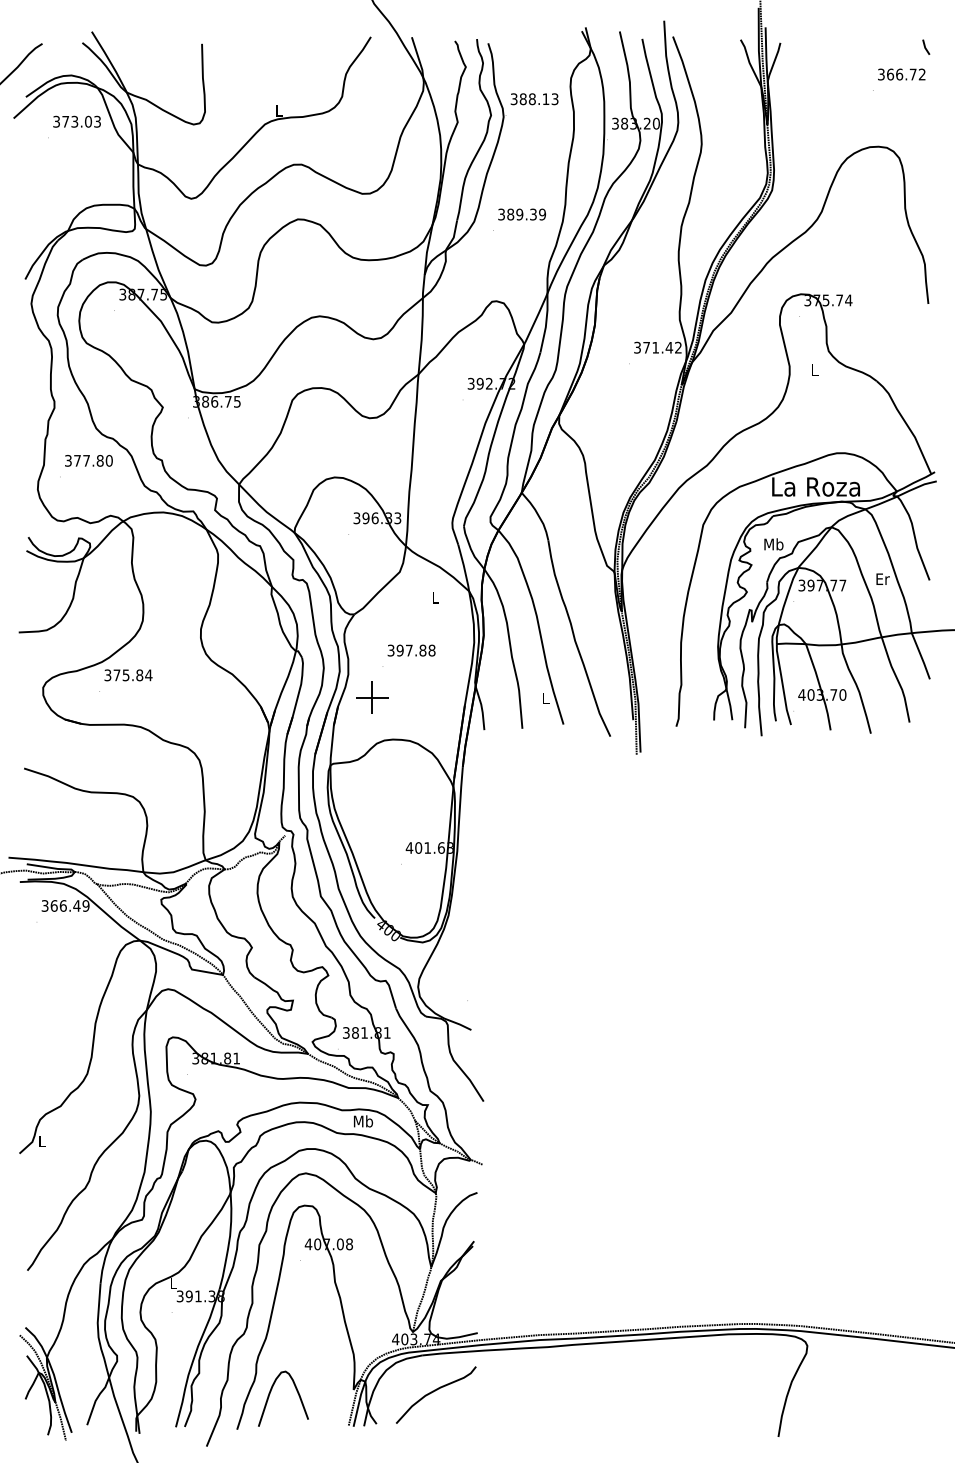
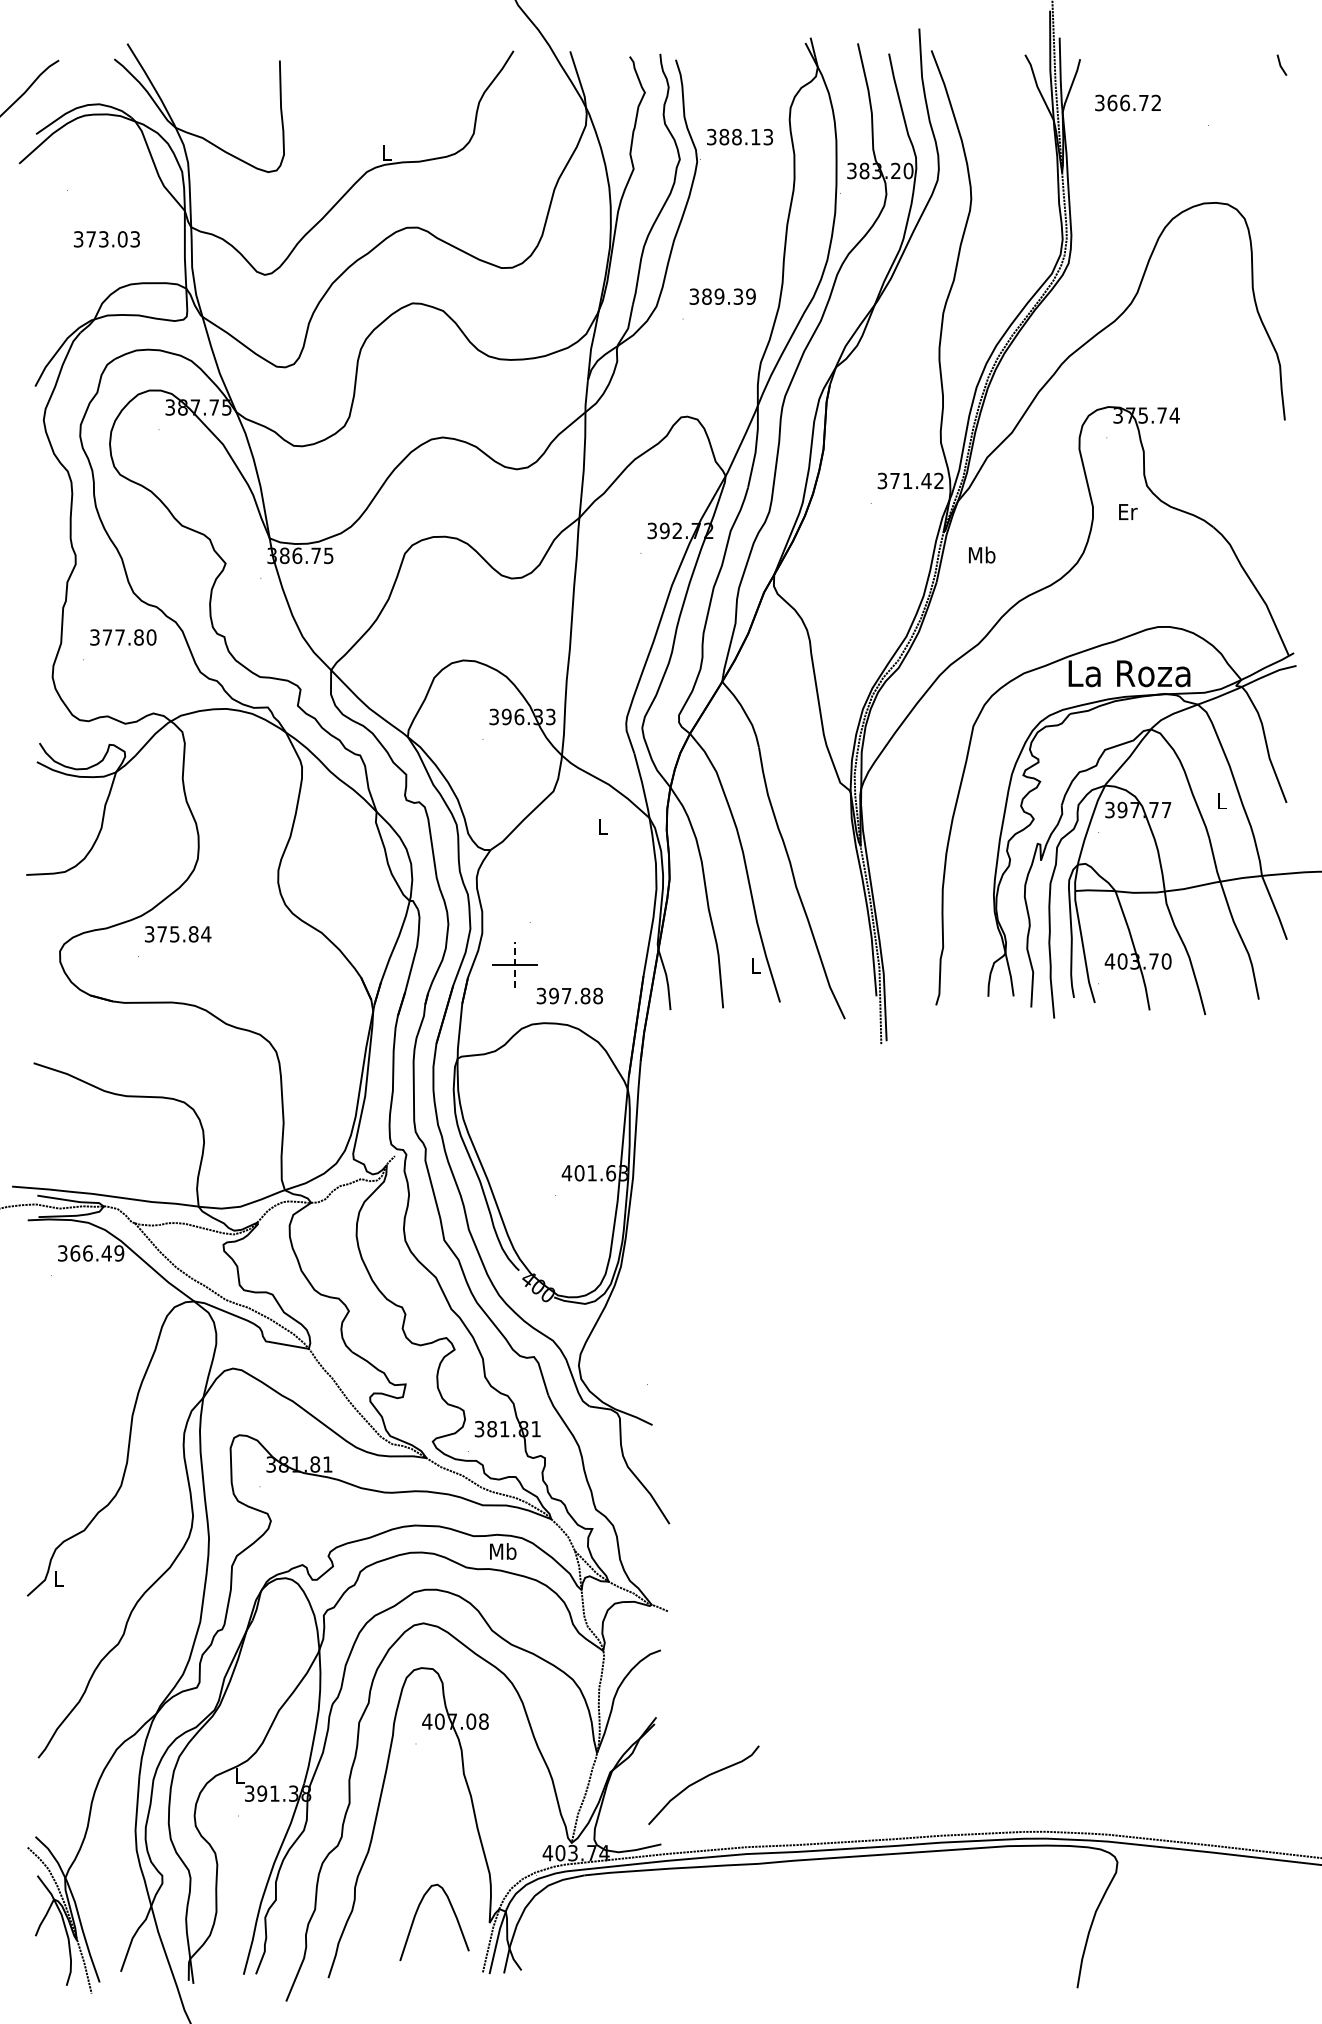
text: (901, 74) -> (1127, 102), moved
text: (76, 121) -> (106, 239), moved
text: (815, 370) -> (1128, 512), L -> Er
text: (774, 543) -> (982, 554), moved
text: (883, 579) -> (1222, 801), Er -> L
text: (411, 650) -> (569, 995), moved
line: (372, 697) -> (515, 965), solid -> dashed
curve: (434, 1391) -> (701, 1780), moved
curve: (270, 1393) -> (416, 1915), moved

